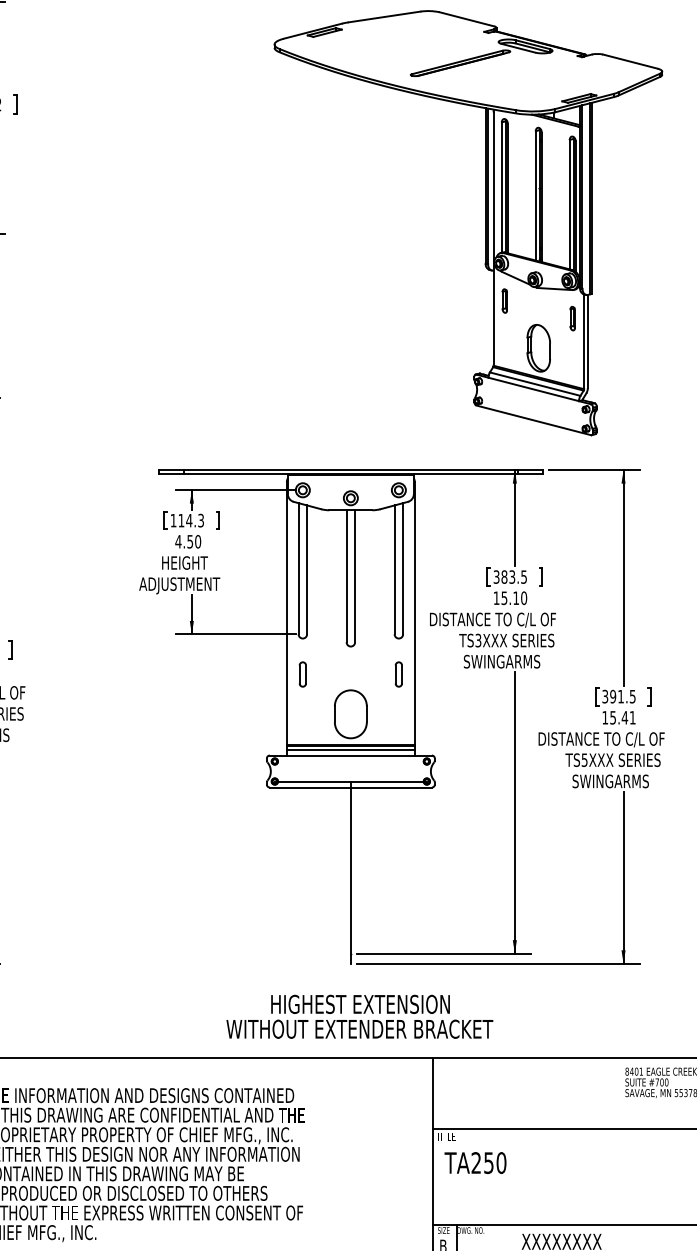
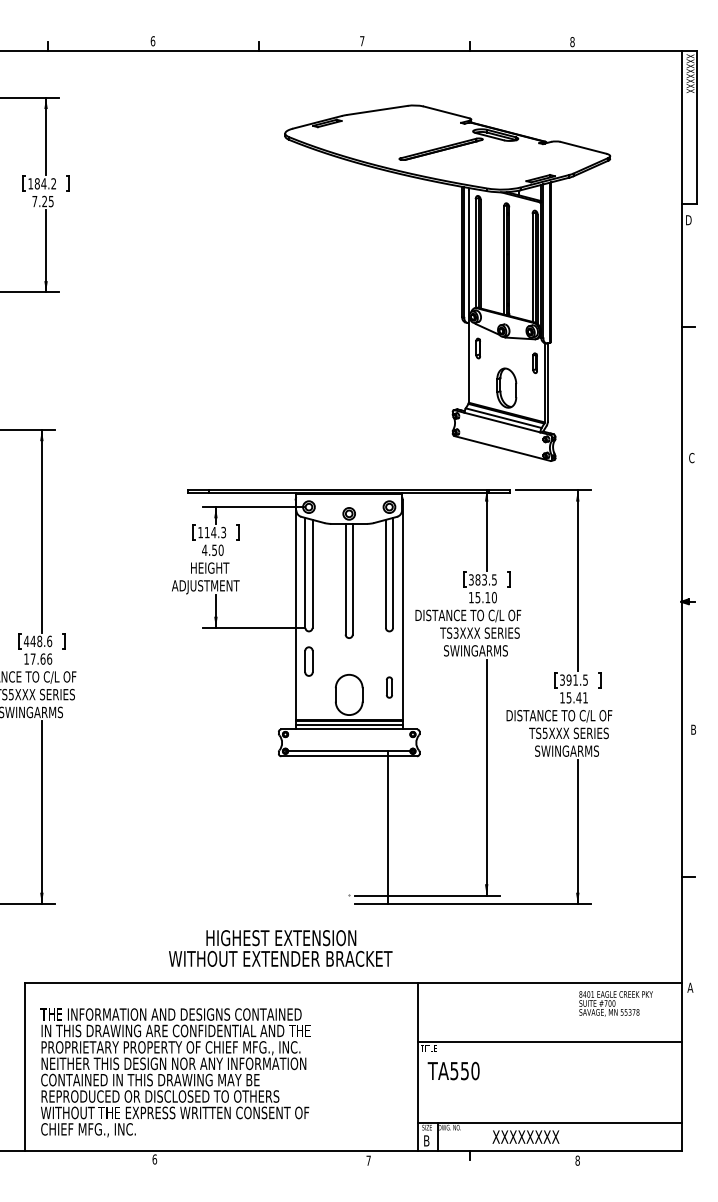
part: (302, 674) -> (308, 661), size x1.4
part: (398, 674) -> (389, 687), moved
line: (351, 872) -> (388, 827), moved
text: (359, 1016) -> (280, 948), moved
text: (476, 1162) -> (454, 1070), TA250 -> TA550

